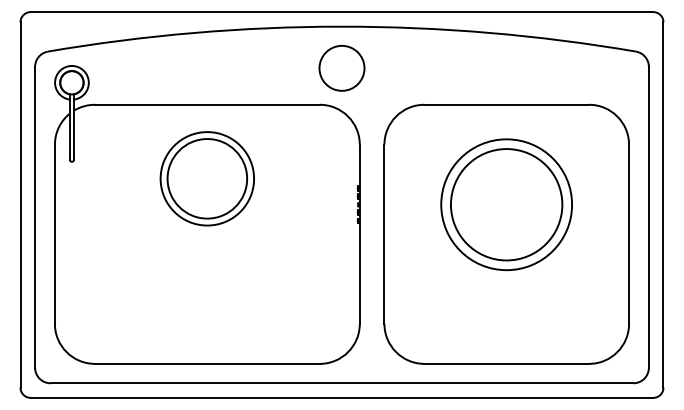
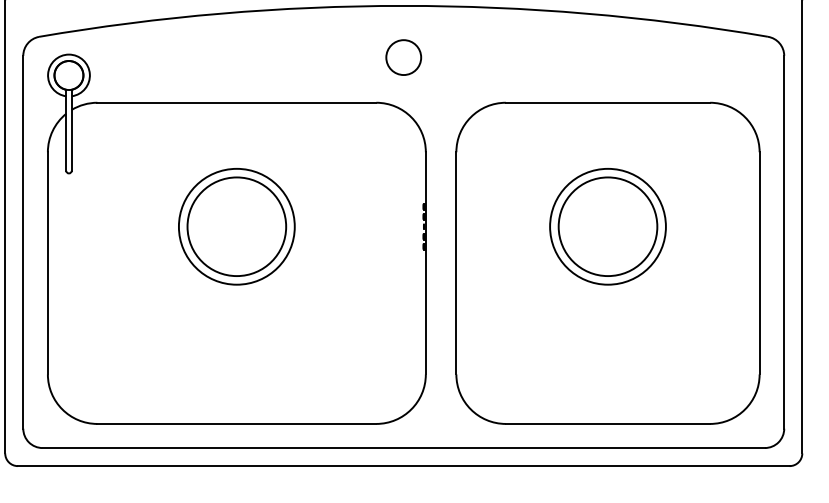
circle: (341, 68) -> (403, 57), size x0.62
part: (206, 178) -> (235, 226), moved
part: (506, 204) -> (607, 226), size x0.71

